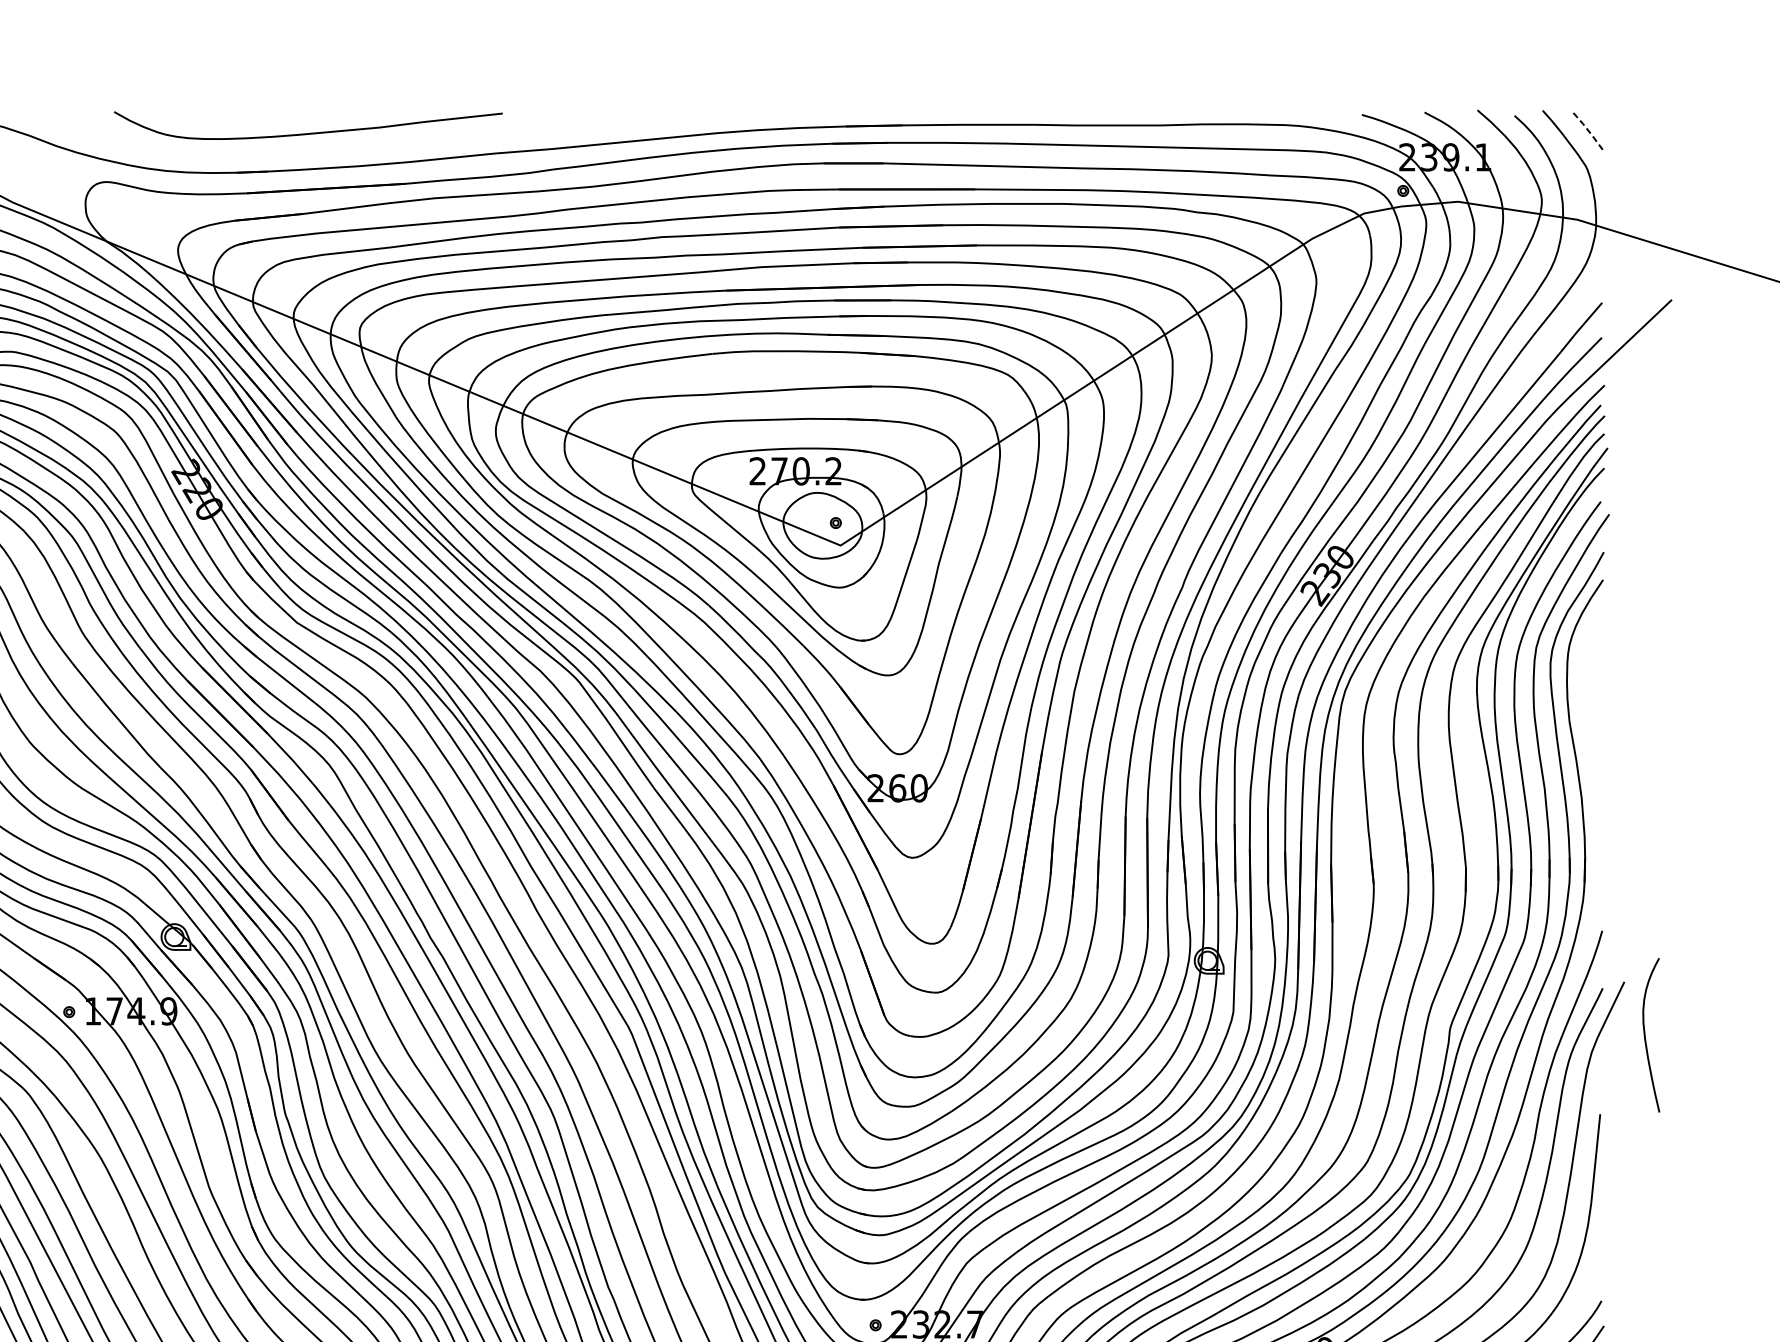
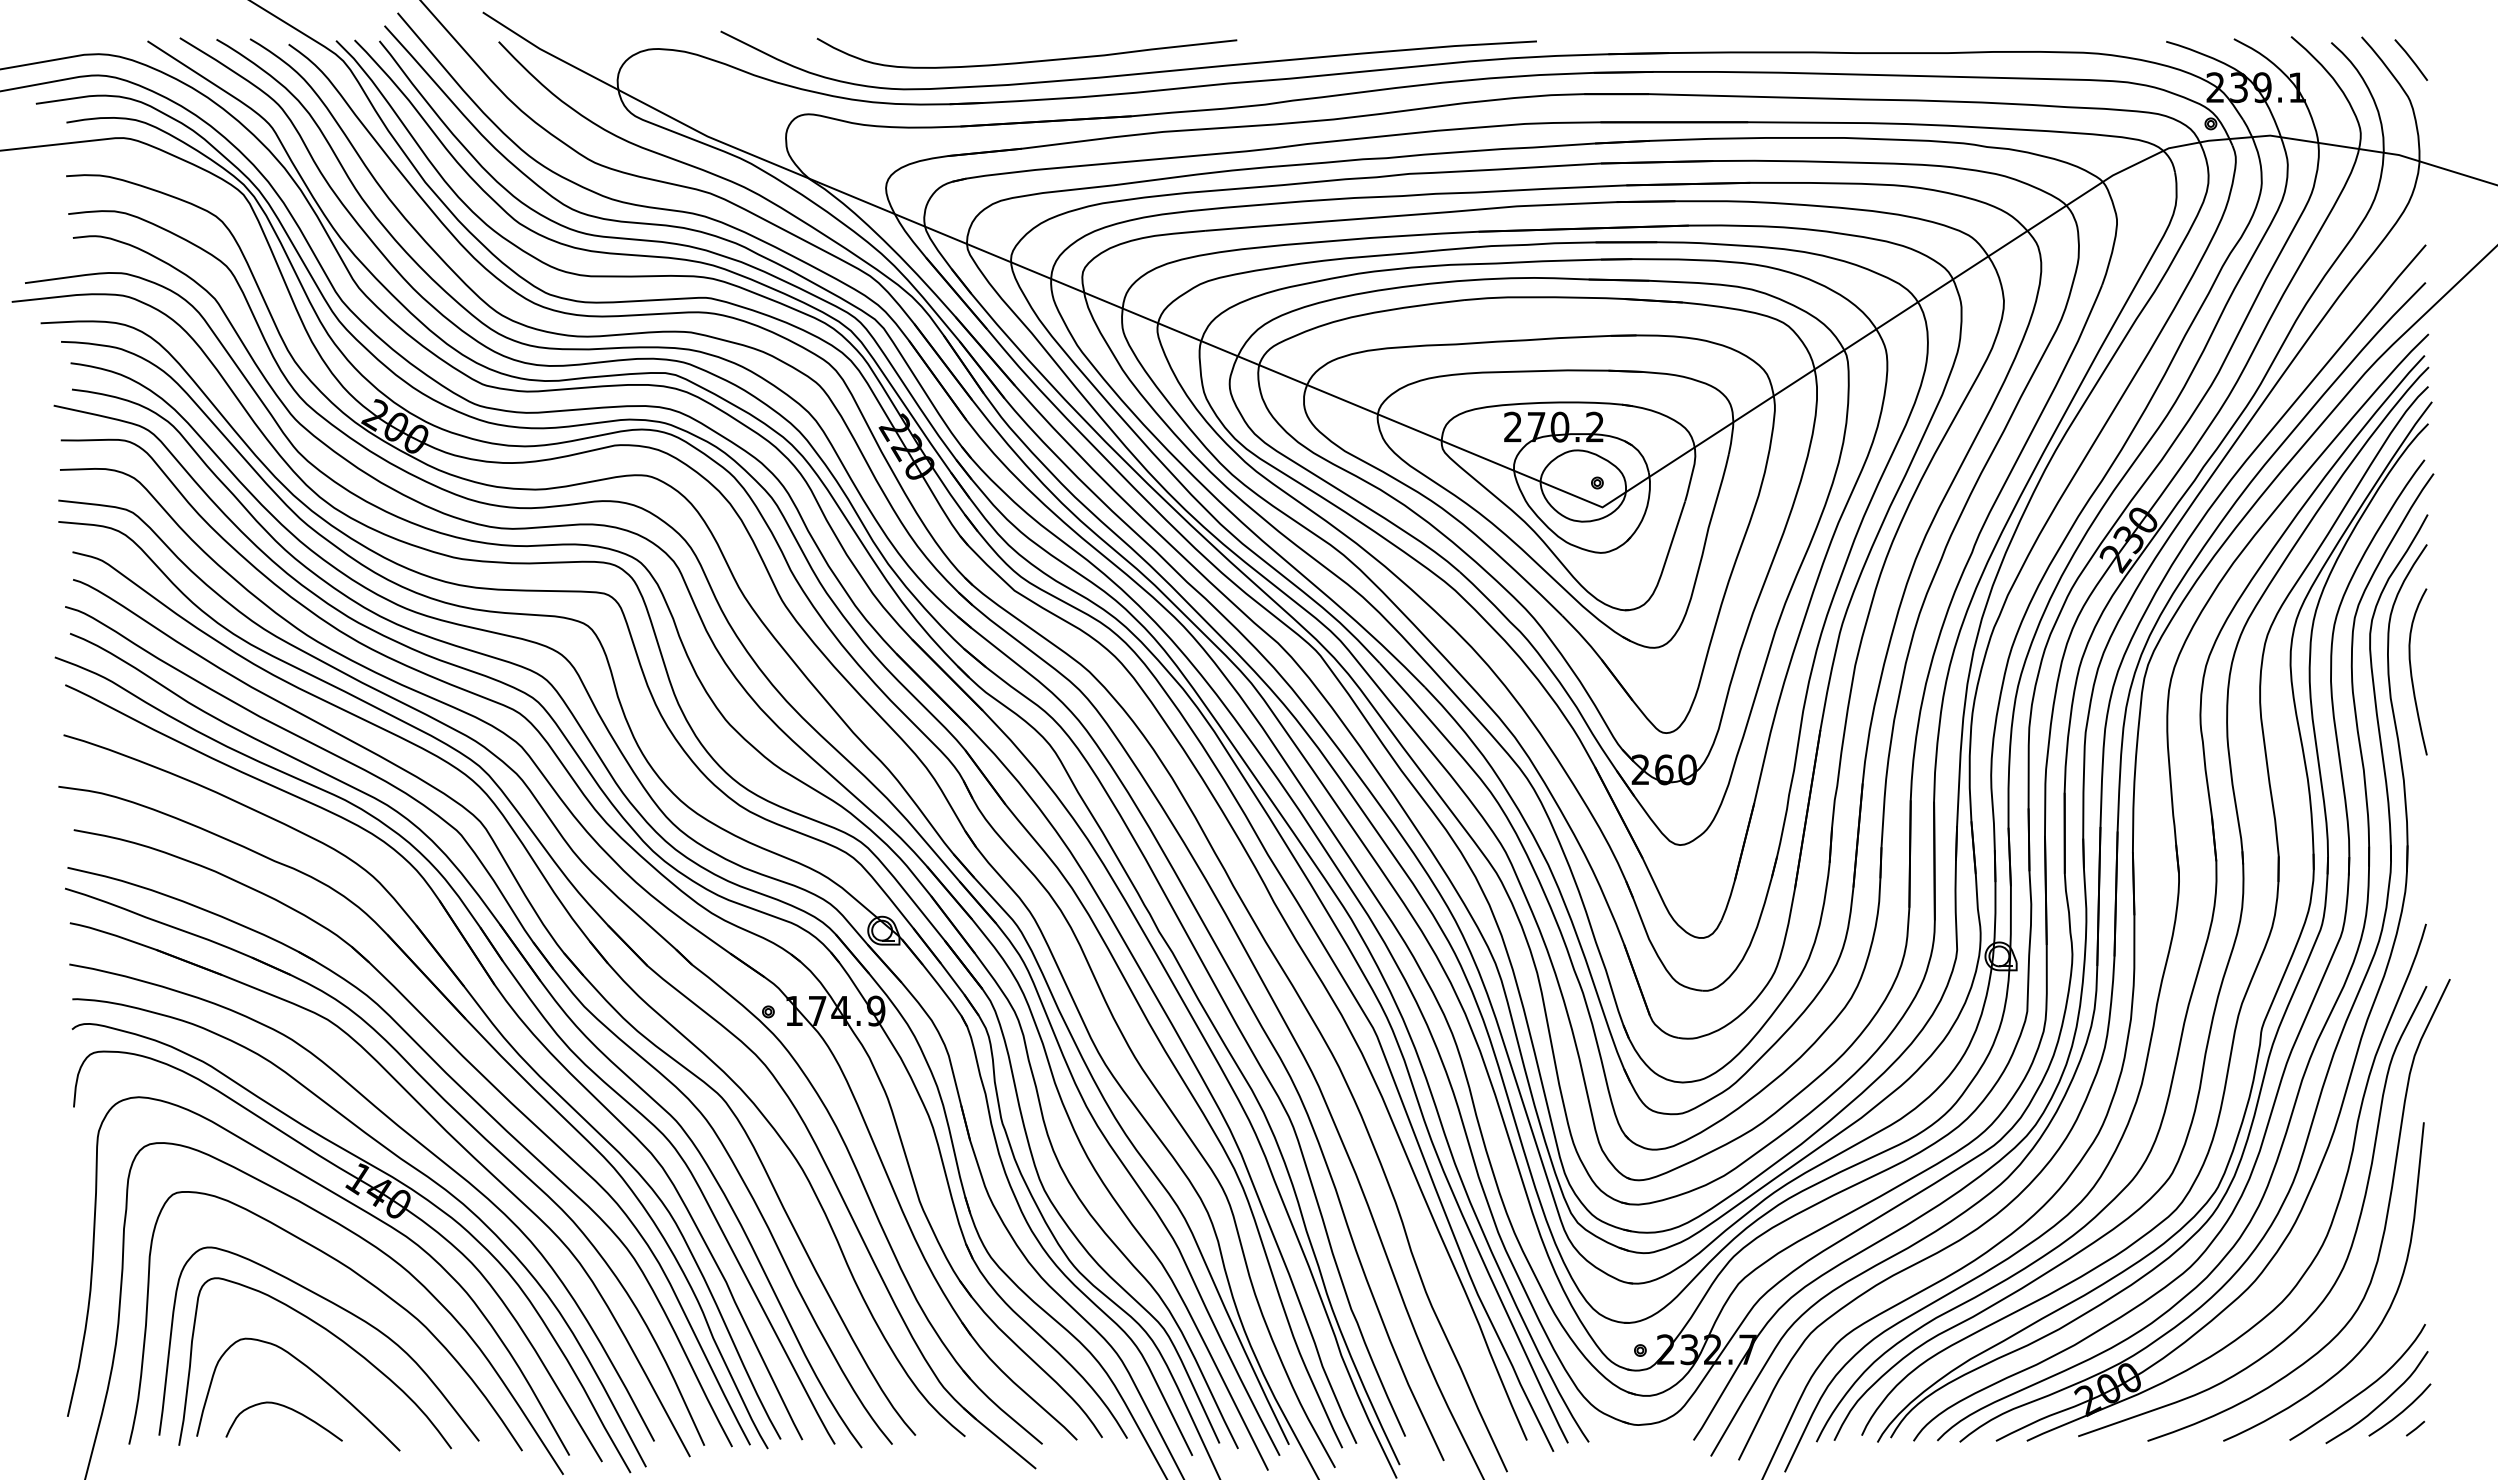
line: (1588, 131) -> (2411, 59), dashed -> solid
curve: (403, 144) -> (1129, 73), added
curve: (1646, 1036) -> (2412, 673), moved

